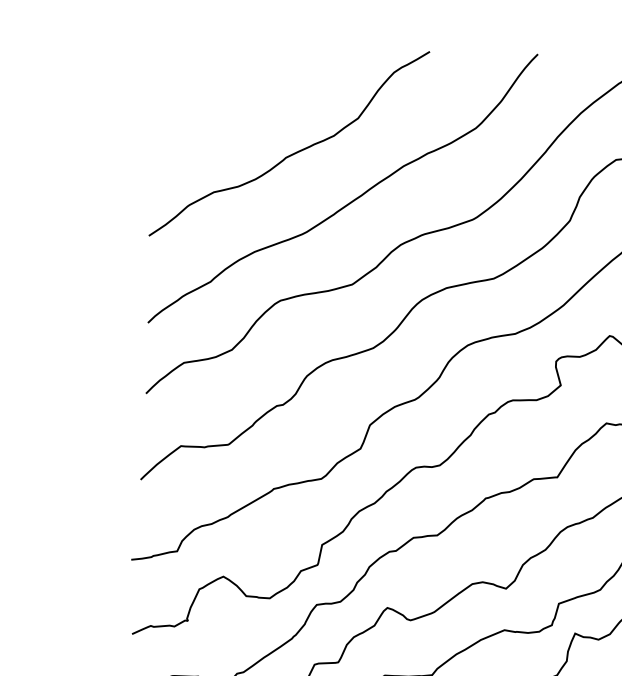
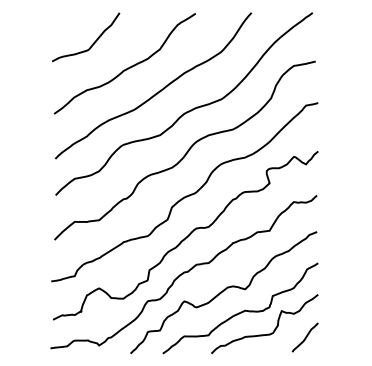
curve: (227, 102) -> (92, 43), added

